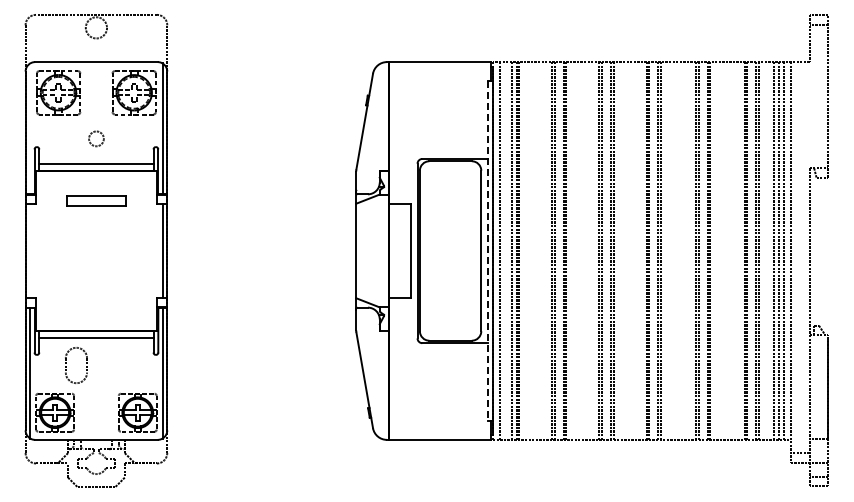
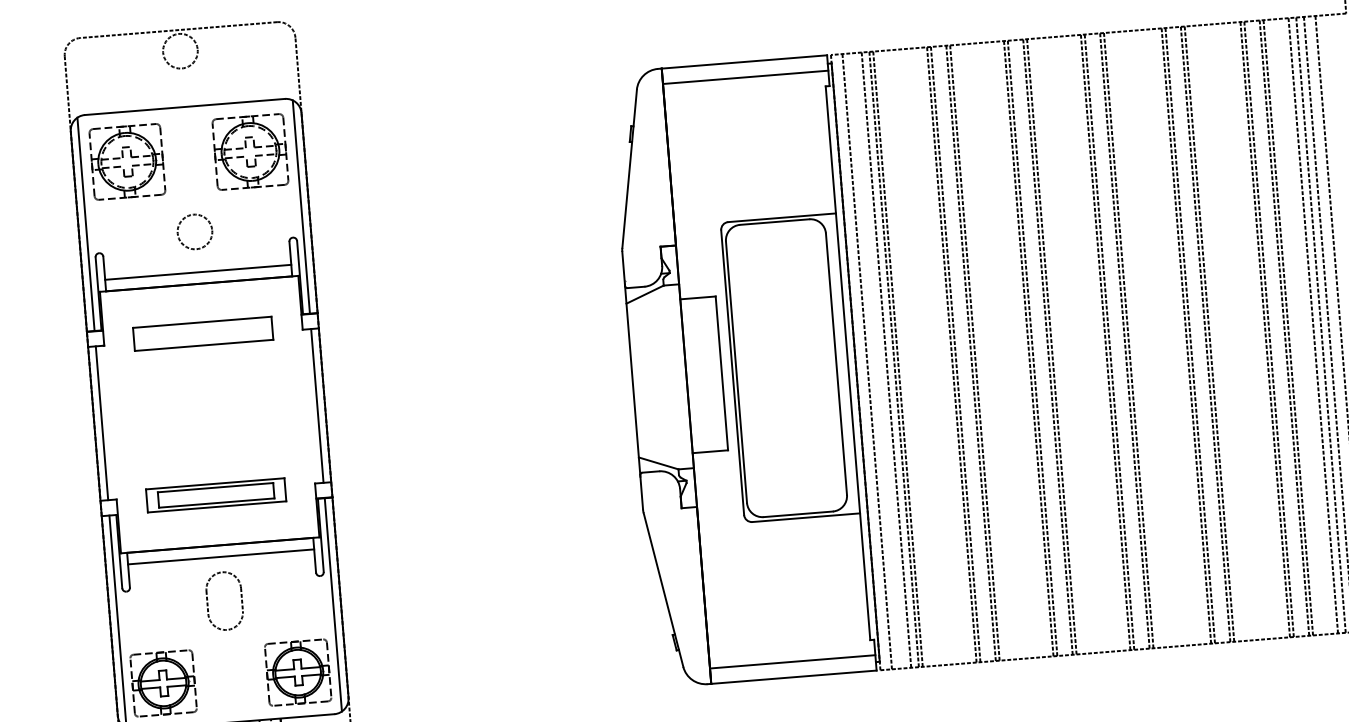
line: (439, 71) -> (744, 77), added
line: (30, 128) -> (86, 223), added
circle: (96, 138) -> (195, 231), size x1.43
part: (96, 200) -> (203, 332), size x1.43
line: (30, 250) -> (102, 422), added
line: (488, 250) -> (848, 362), dashed -> solid
part: (96, 300) -> (216, 495), added
part: (66, 366) -> (208, 604), moved
line: (439, 430) -> (791, 662), added

